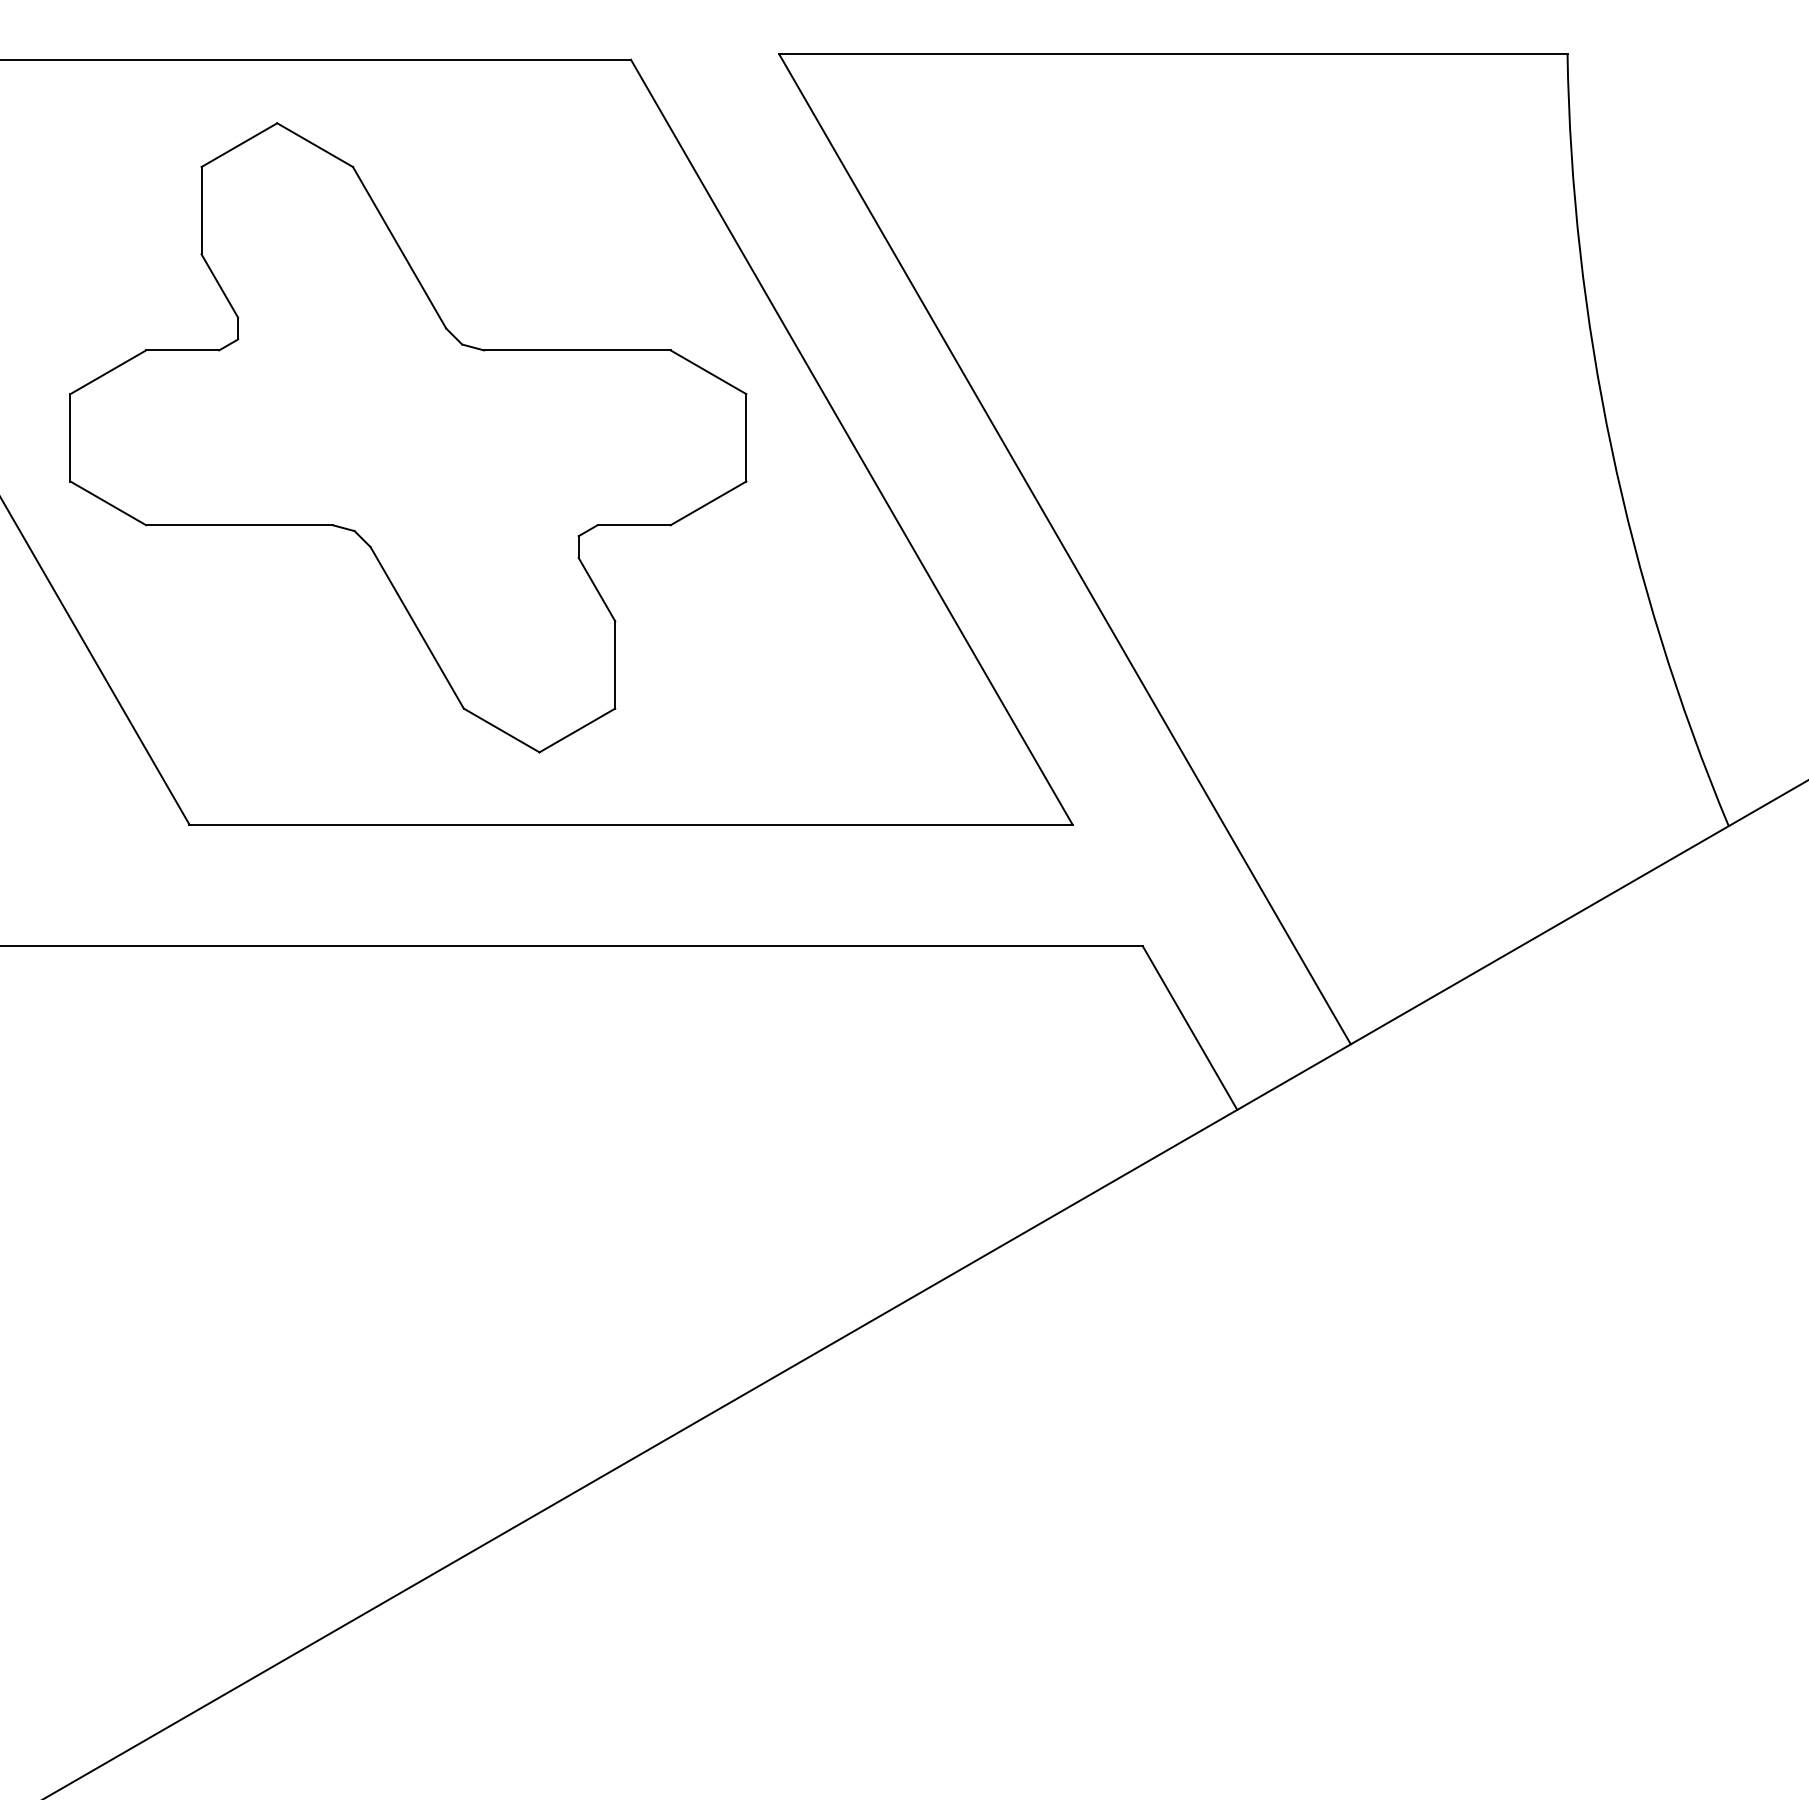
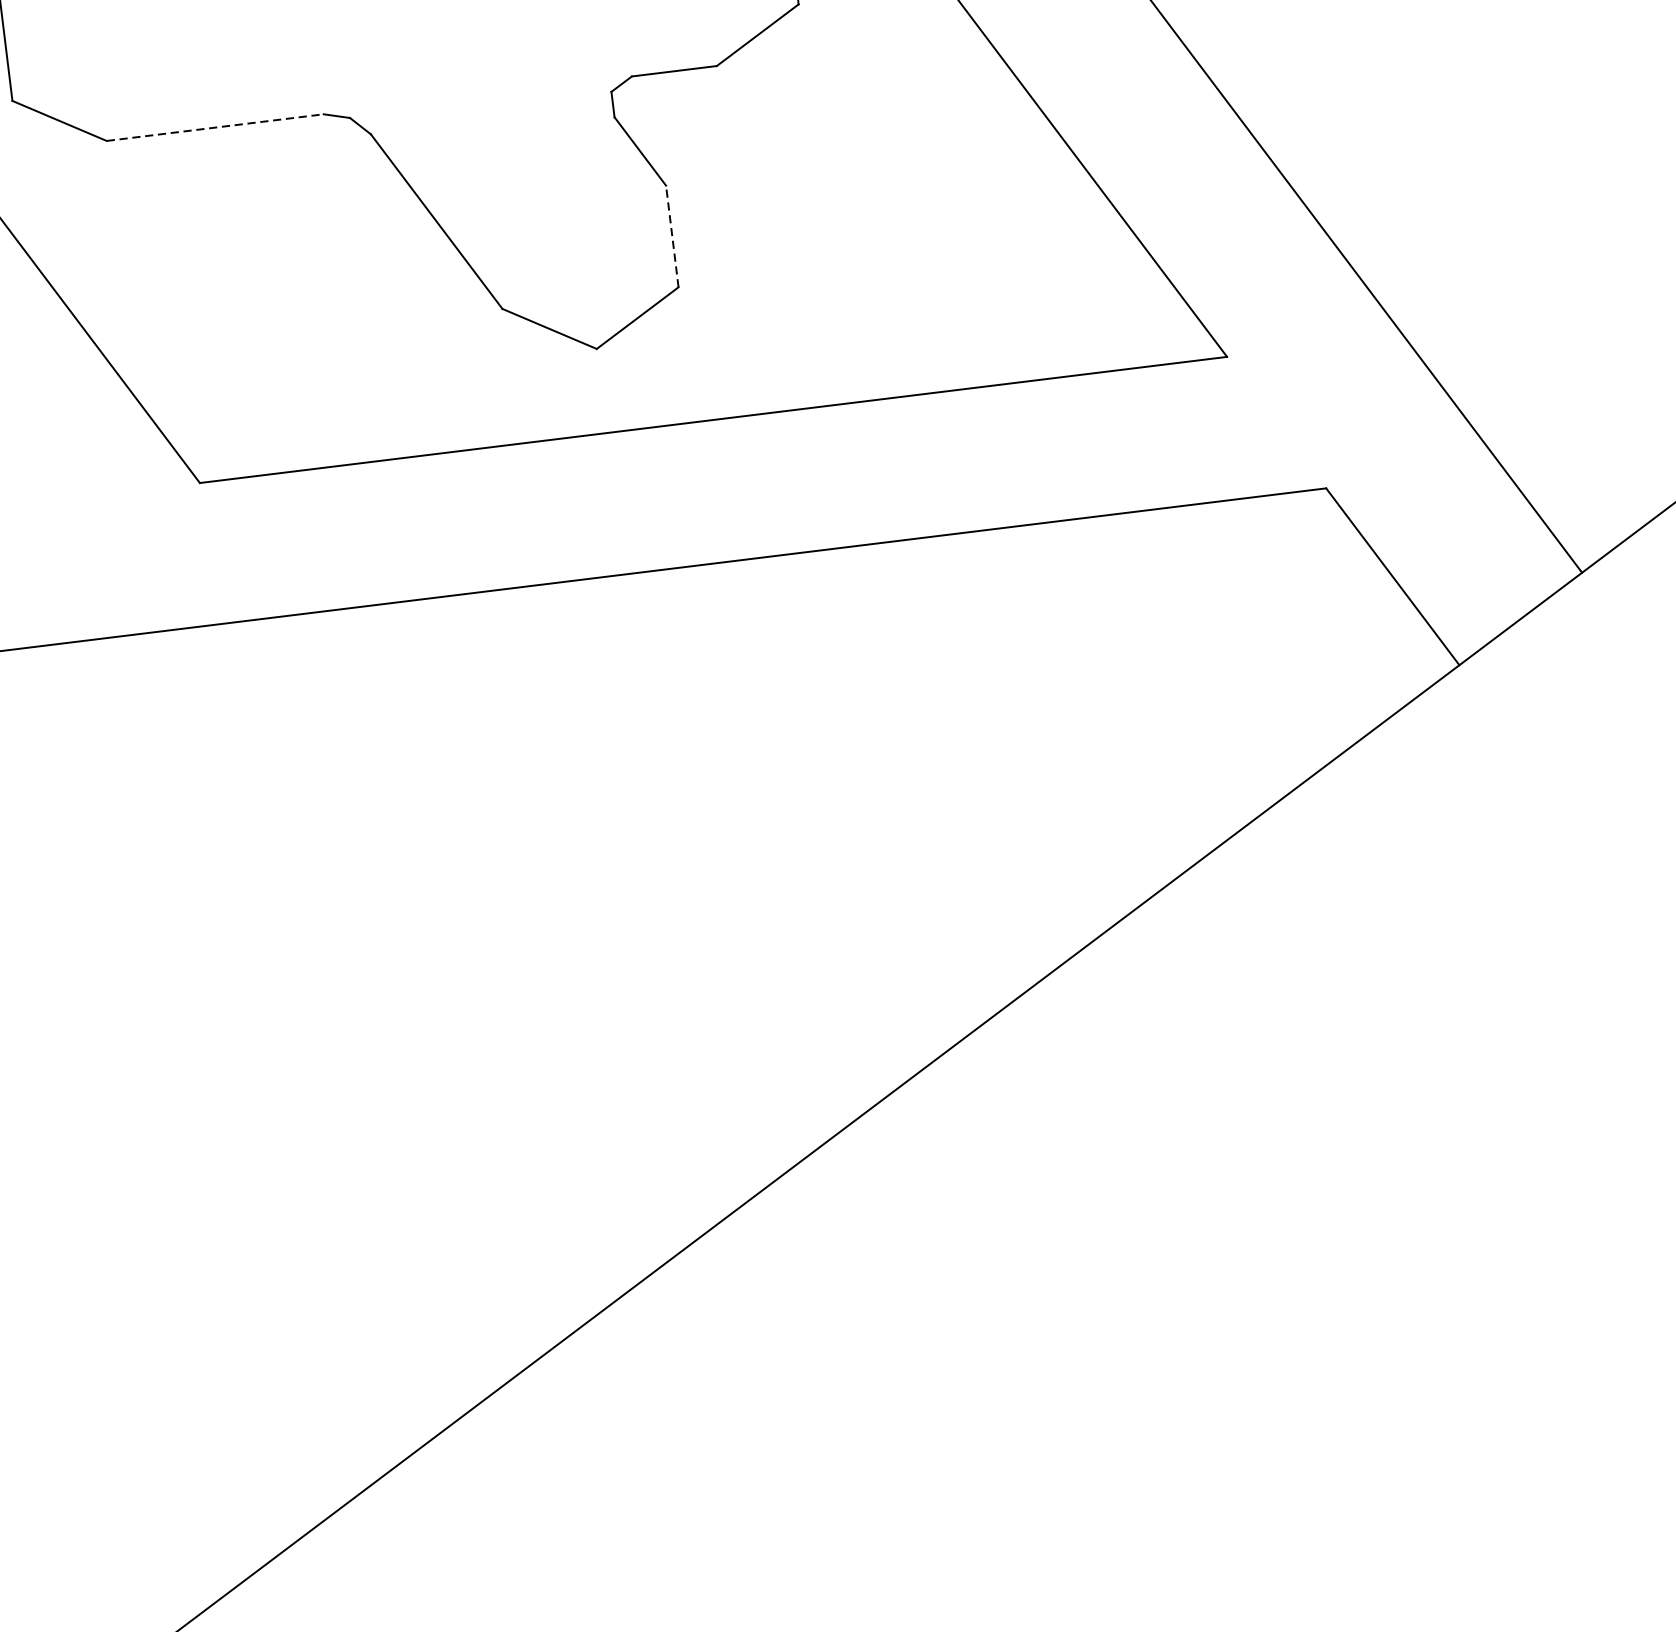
line: (239, 525) -> (215, 127), solid -> dashed
line: (615, 664) -> (672, 235), solid -> dashed

